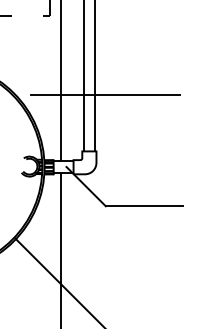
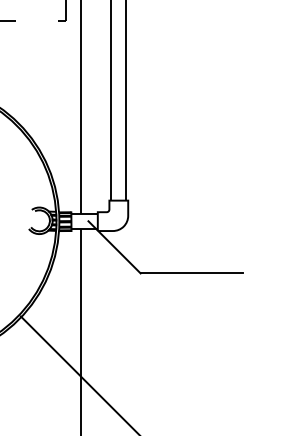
line: (104, 95) -> (139, 126), removed

